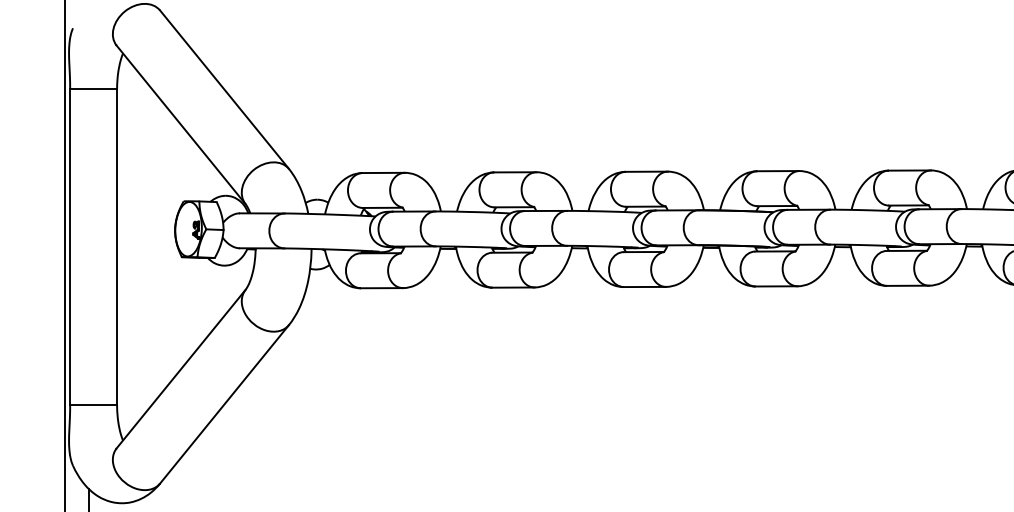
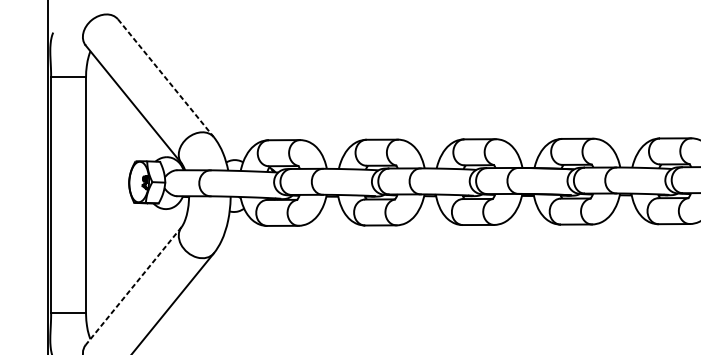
line: (224, 90) -> (165, 78), solid -> dashed
line: (180, 369) -> (133, 286), solid -> dashed

